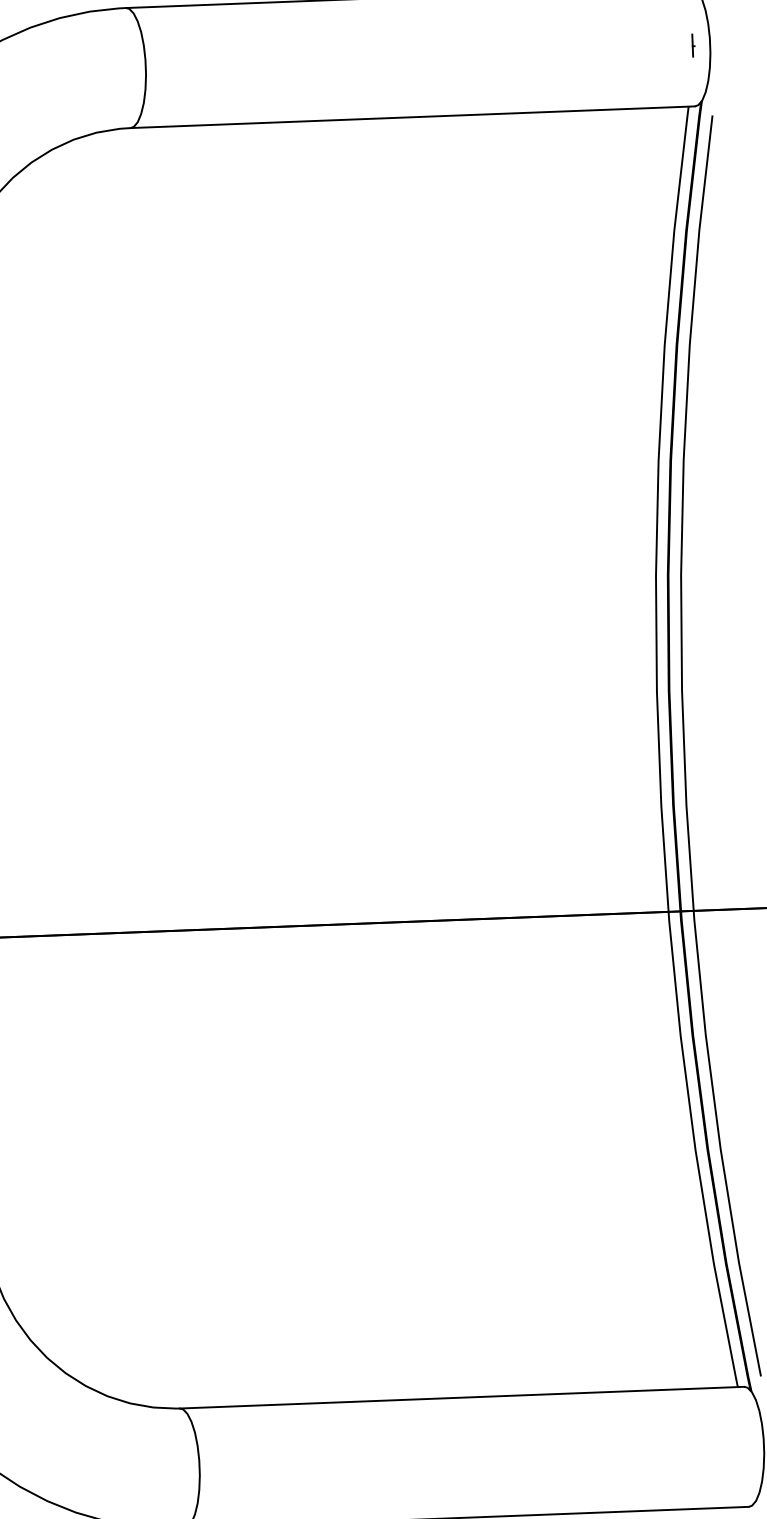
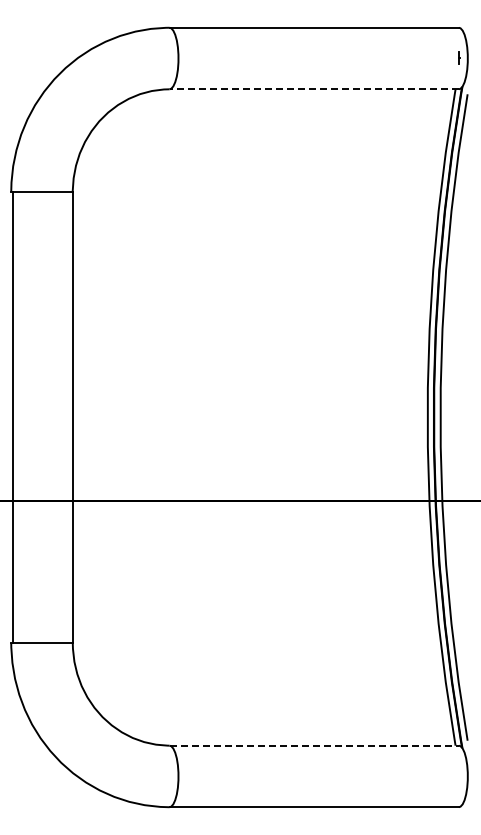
line: (413, 117) -> (314, 89), solid -> dashed
line: (462, 1397) -> (314, 745), solid -> dashed

